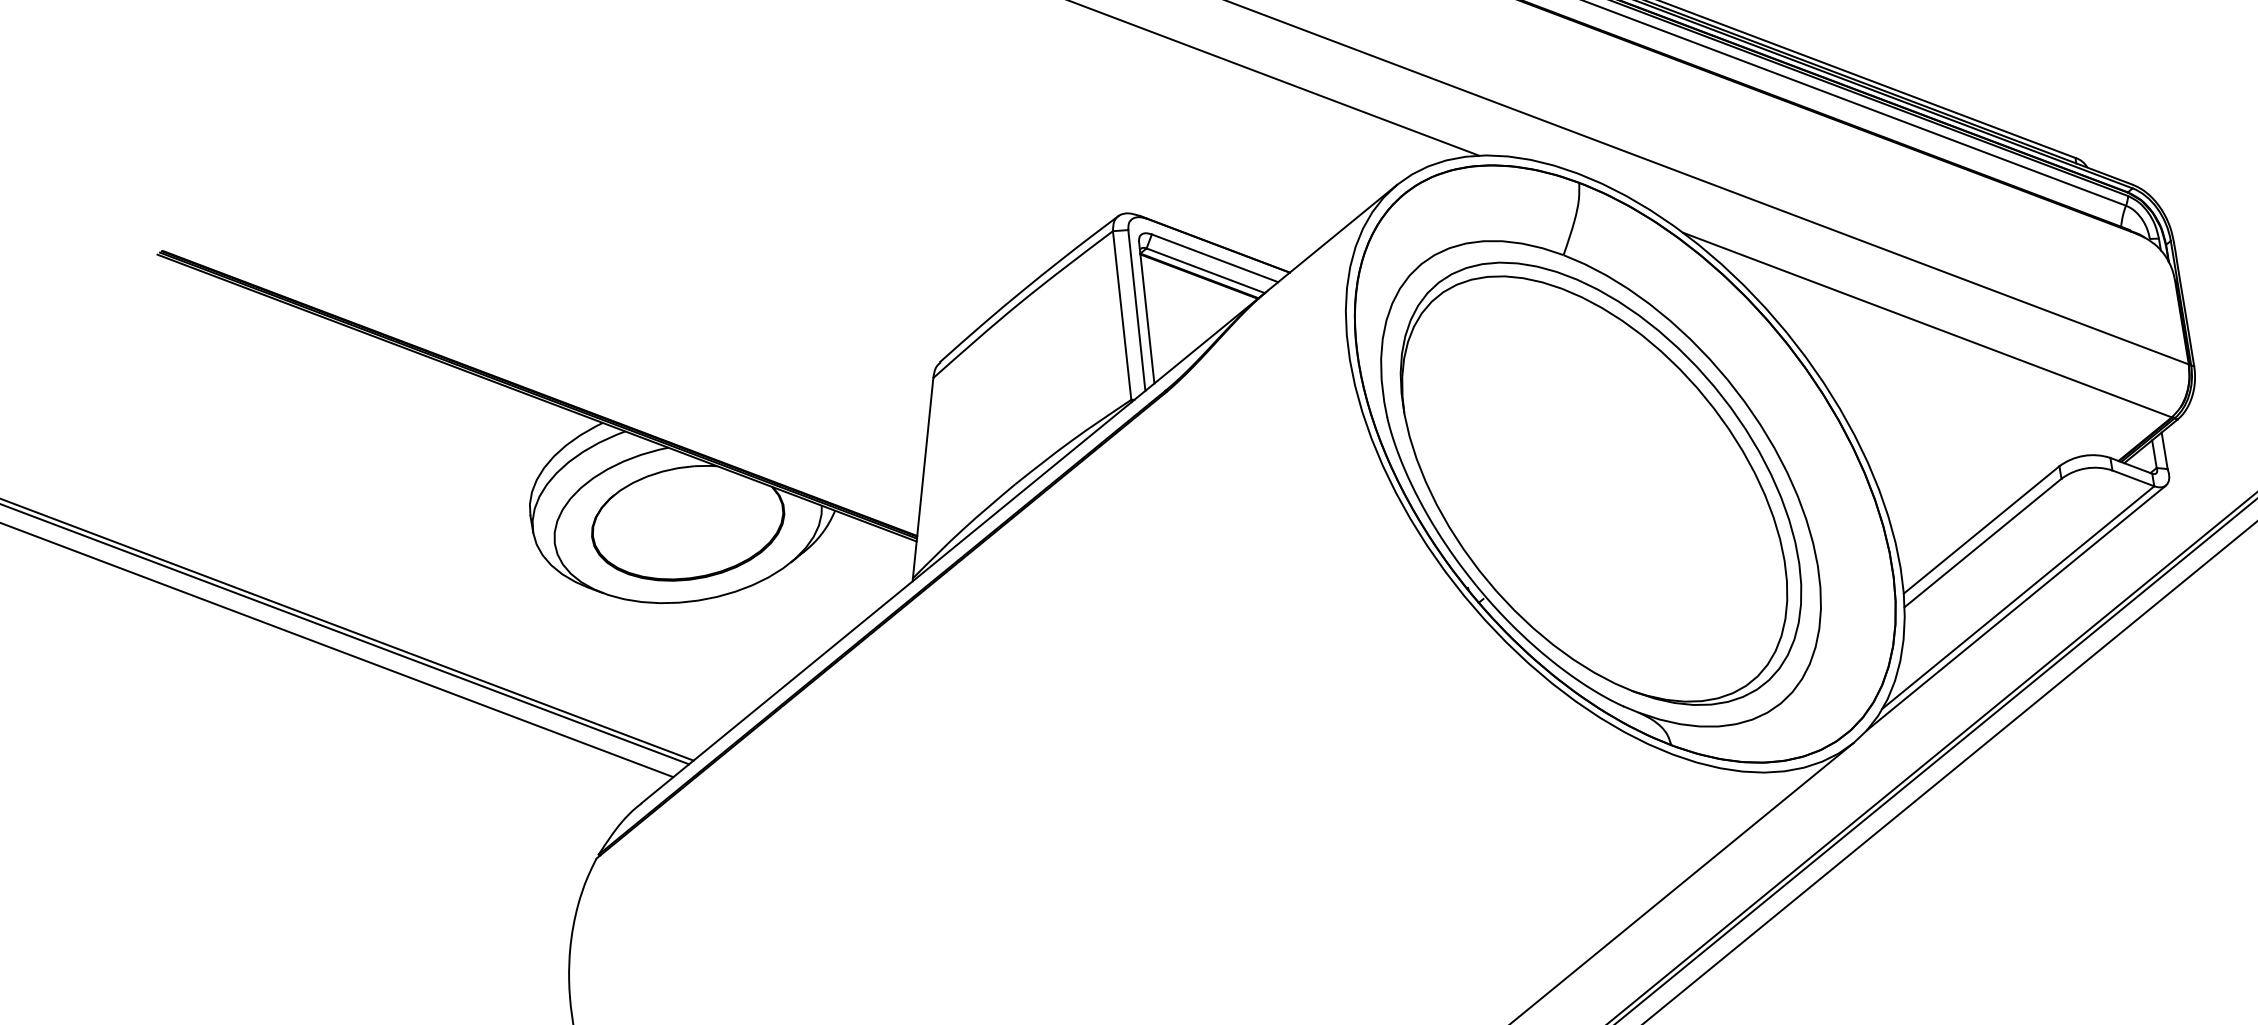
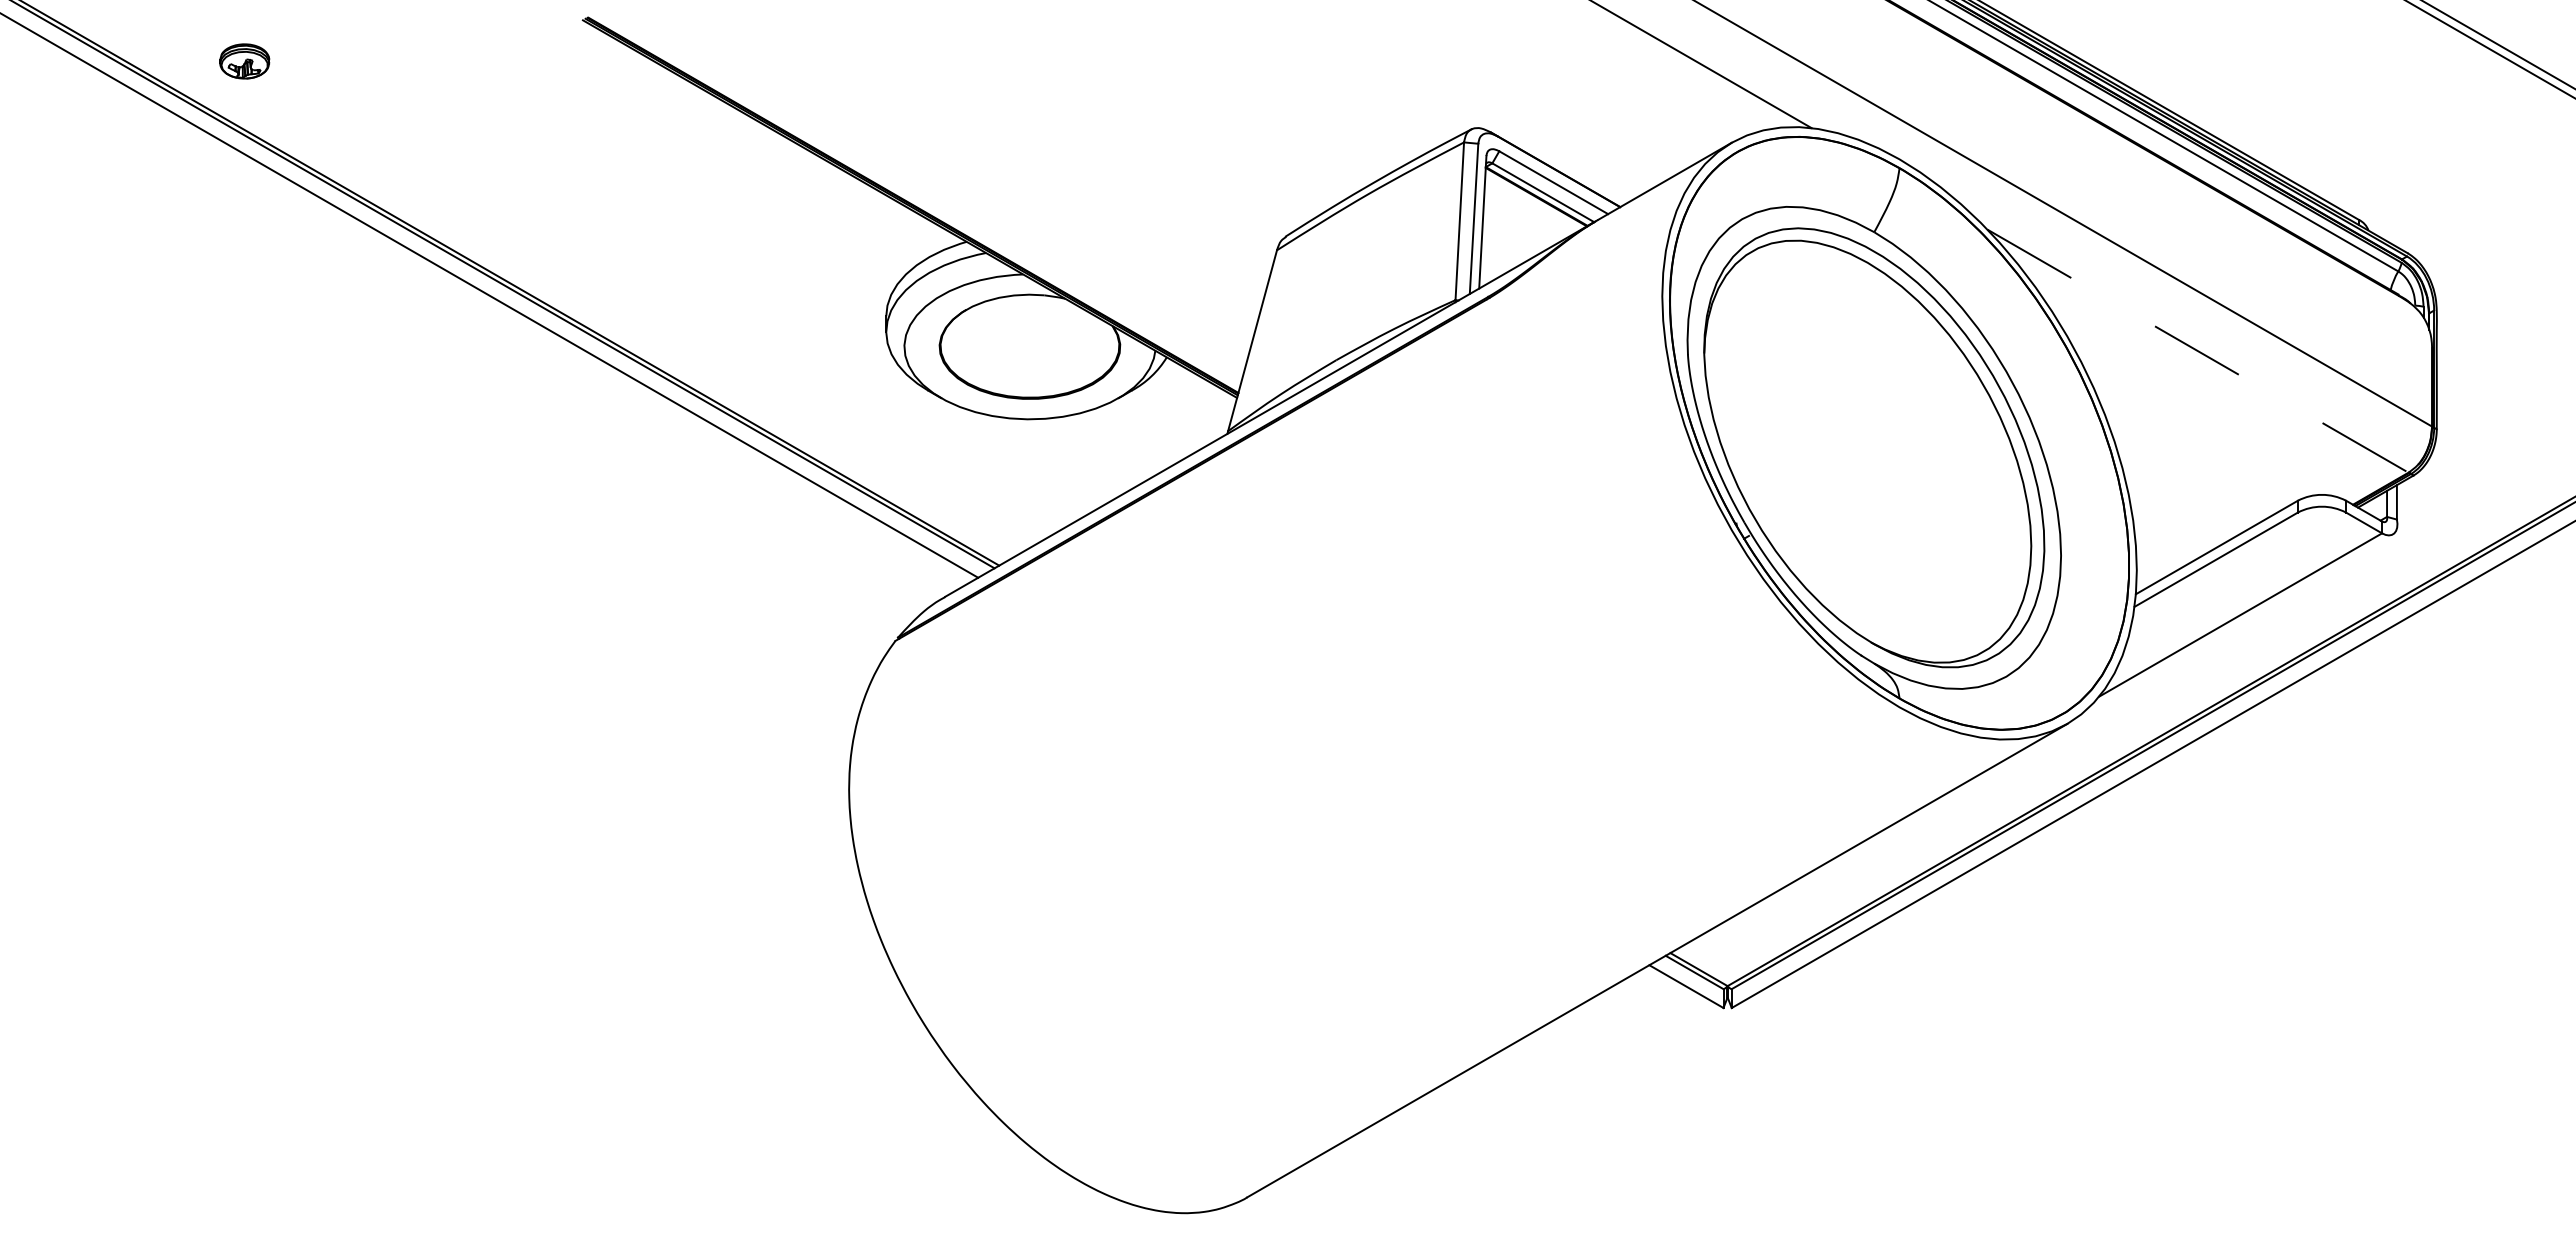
line: (1928, 325) -> (2198, 351), solid -> dashed
line: (2015, 608) -> (2236, 624), removed

